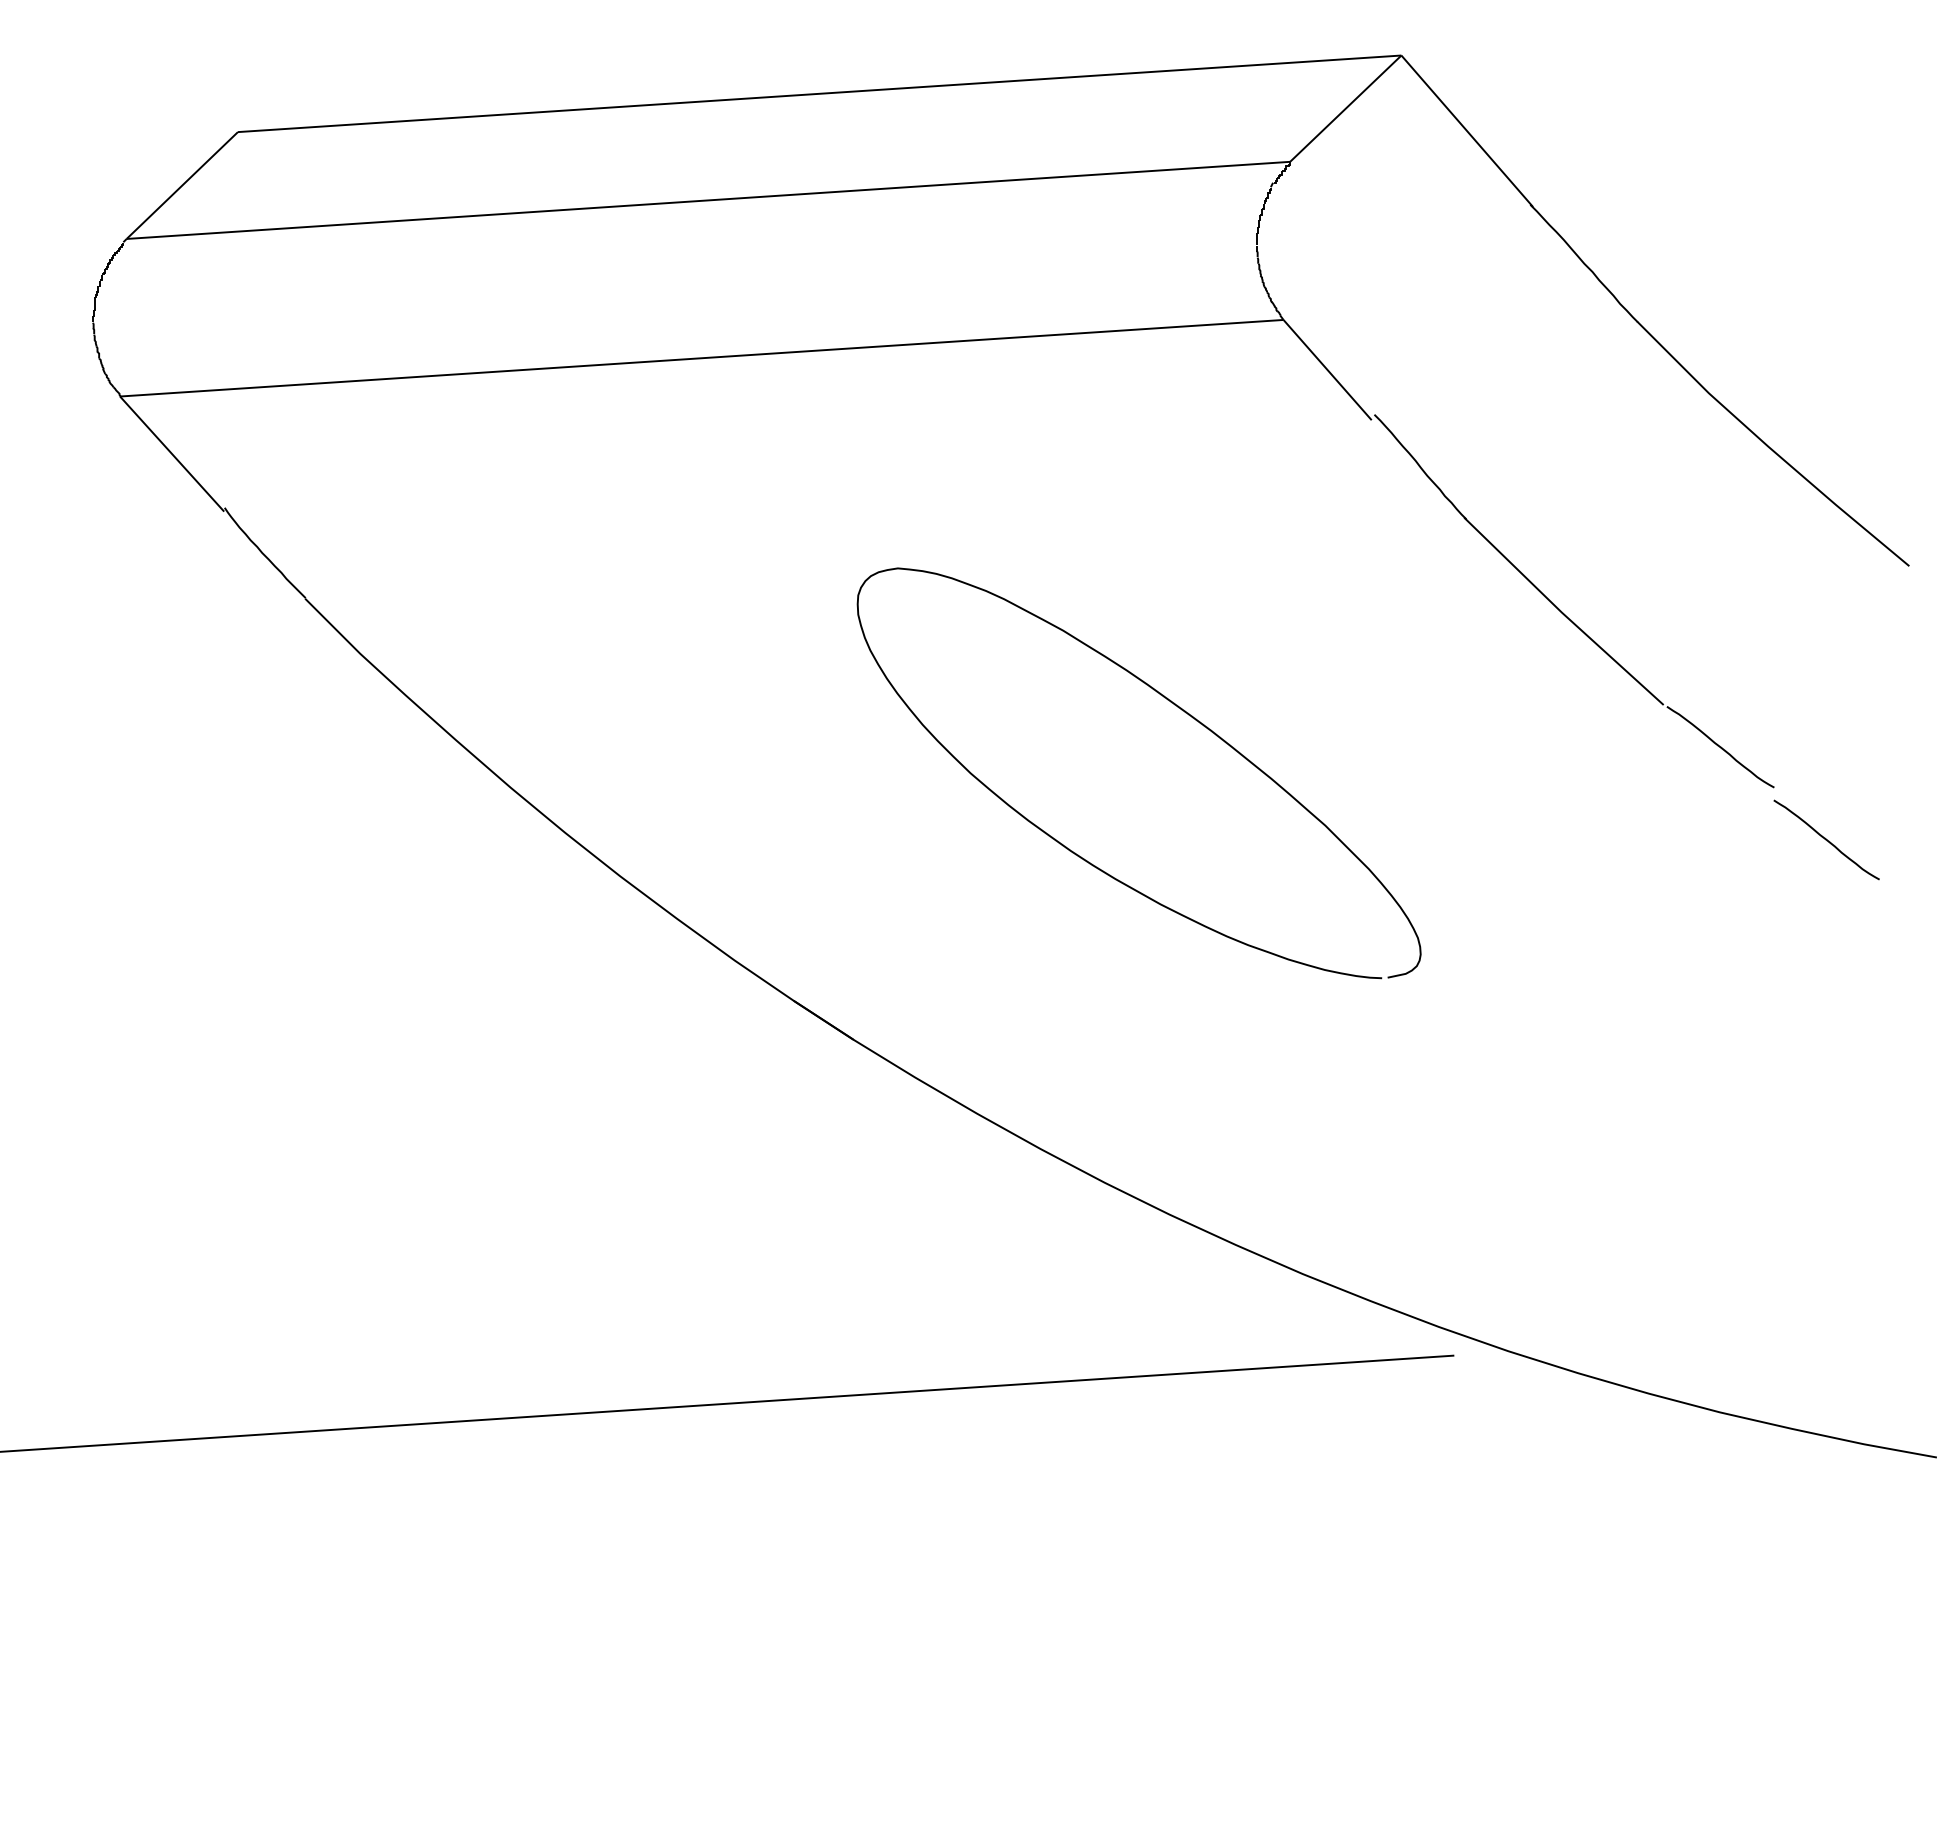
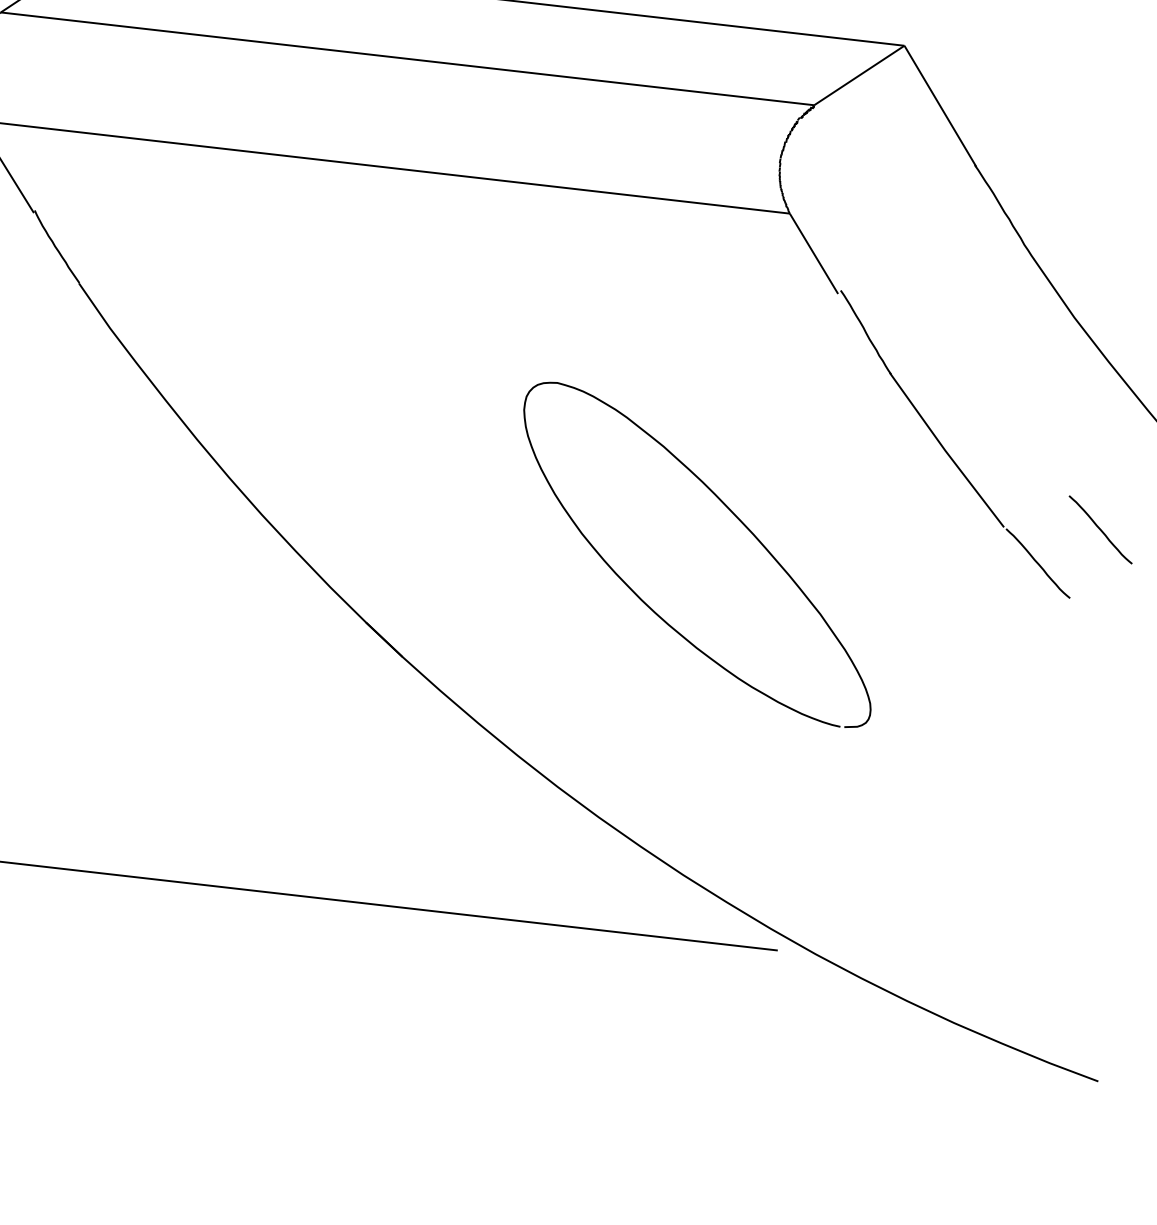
curve: (1185, 713) -> (737, 519), moved
curve: (1826, 839) -> (1100, 529), moved

